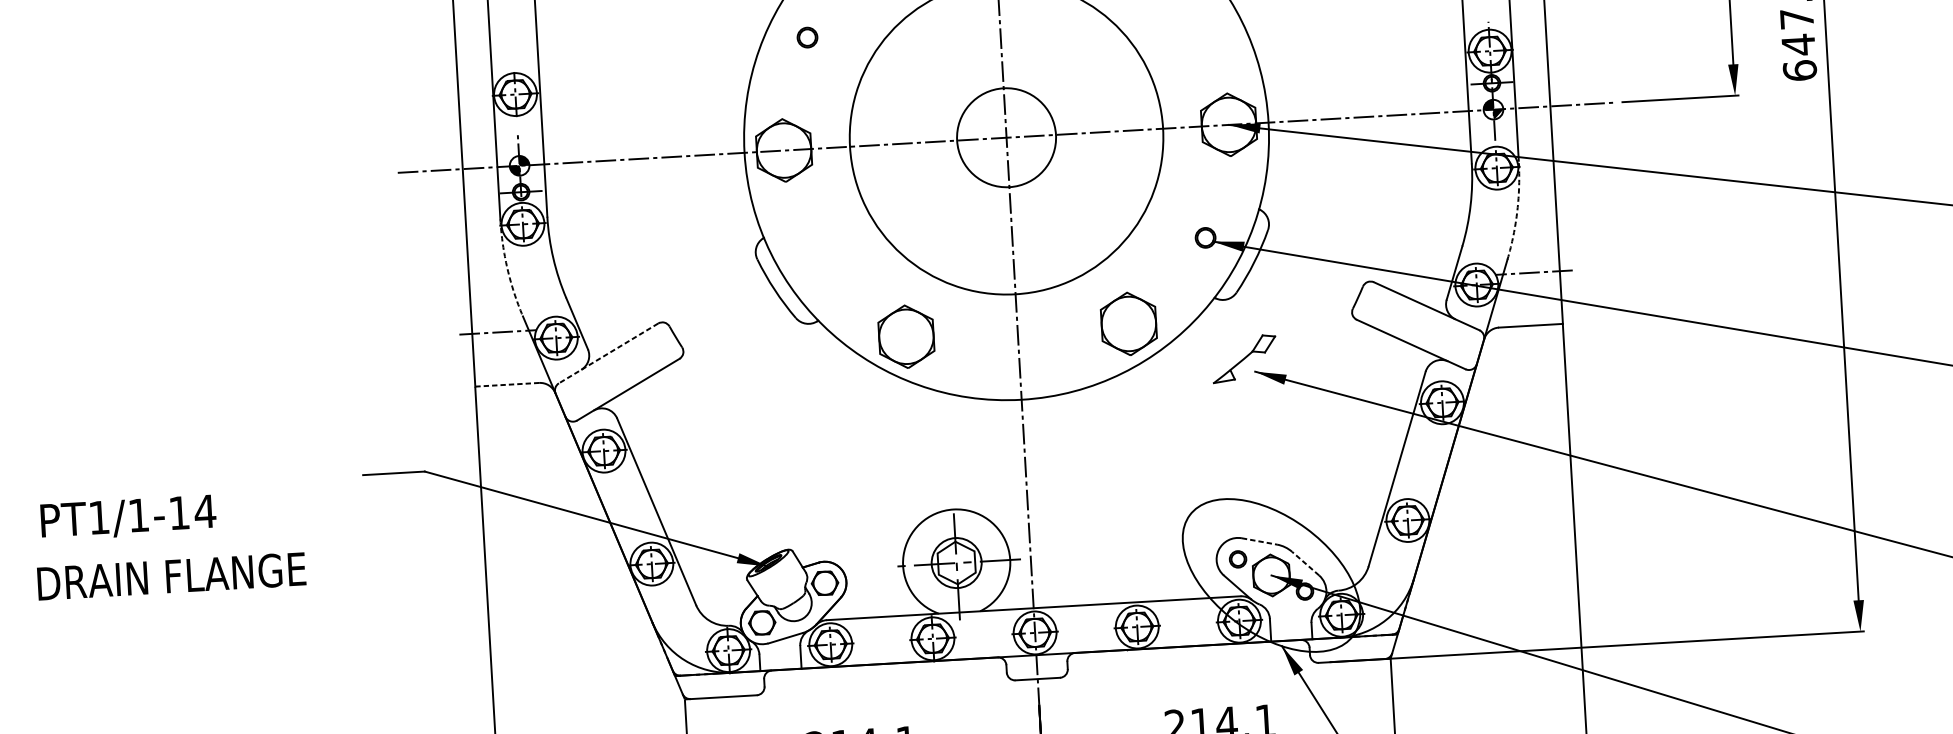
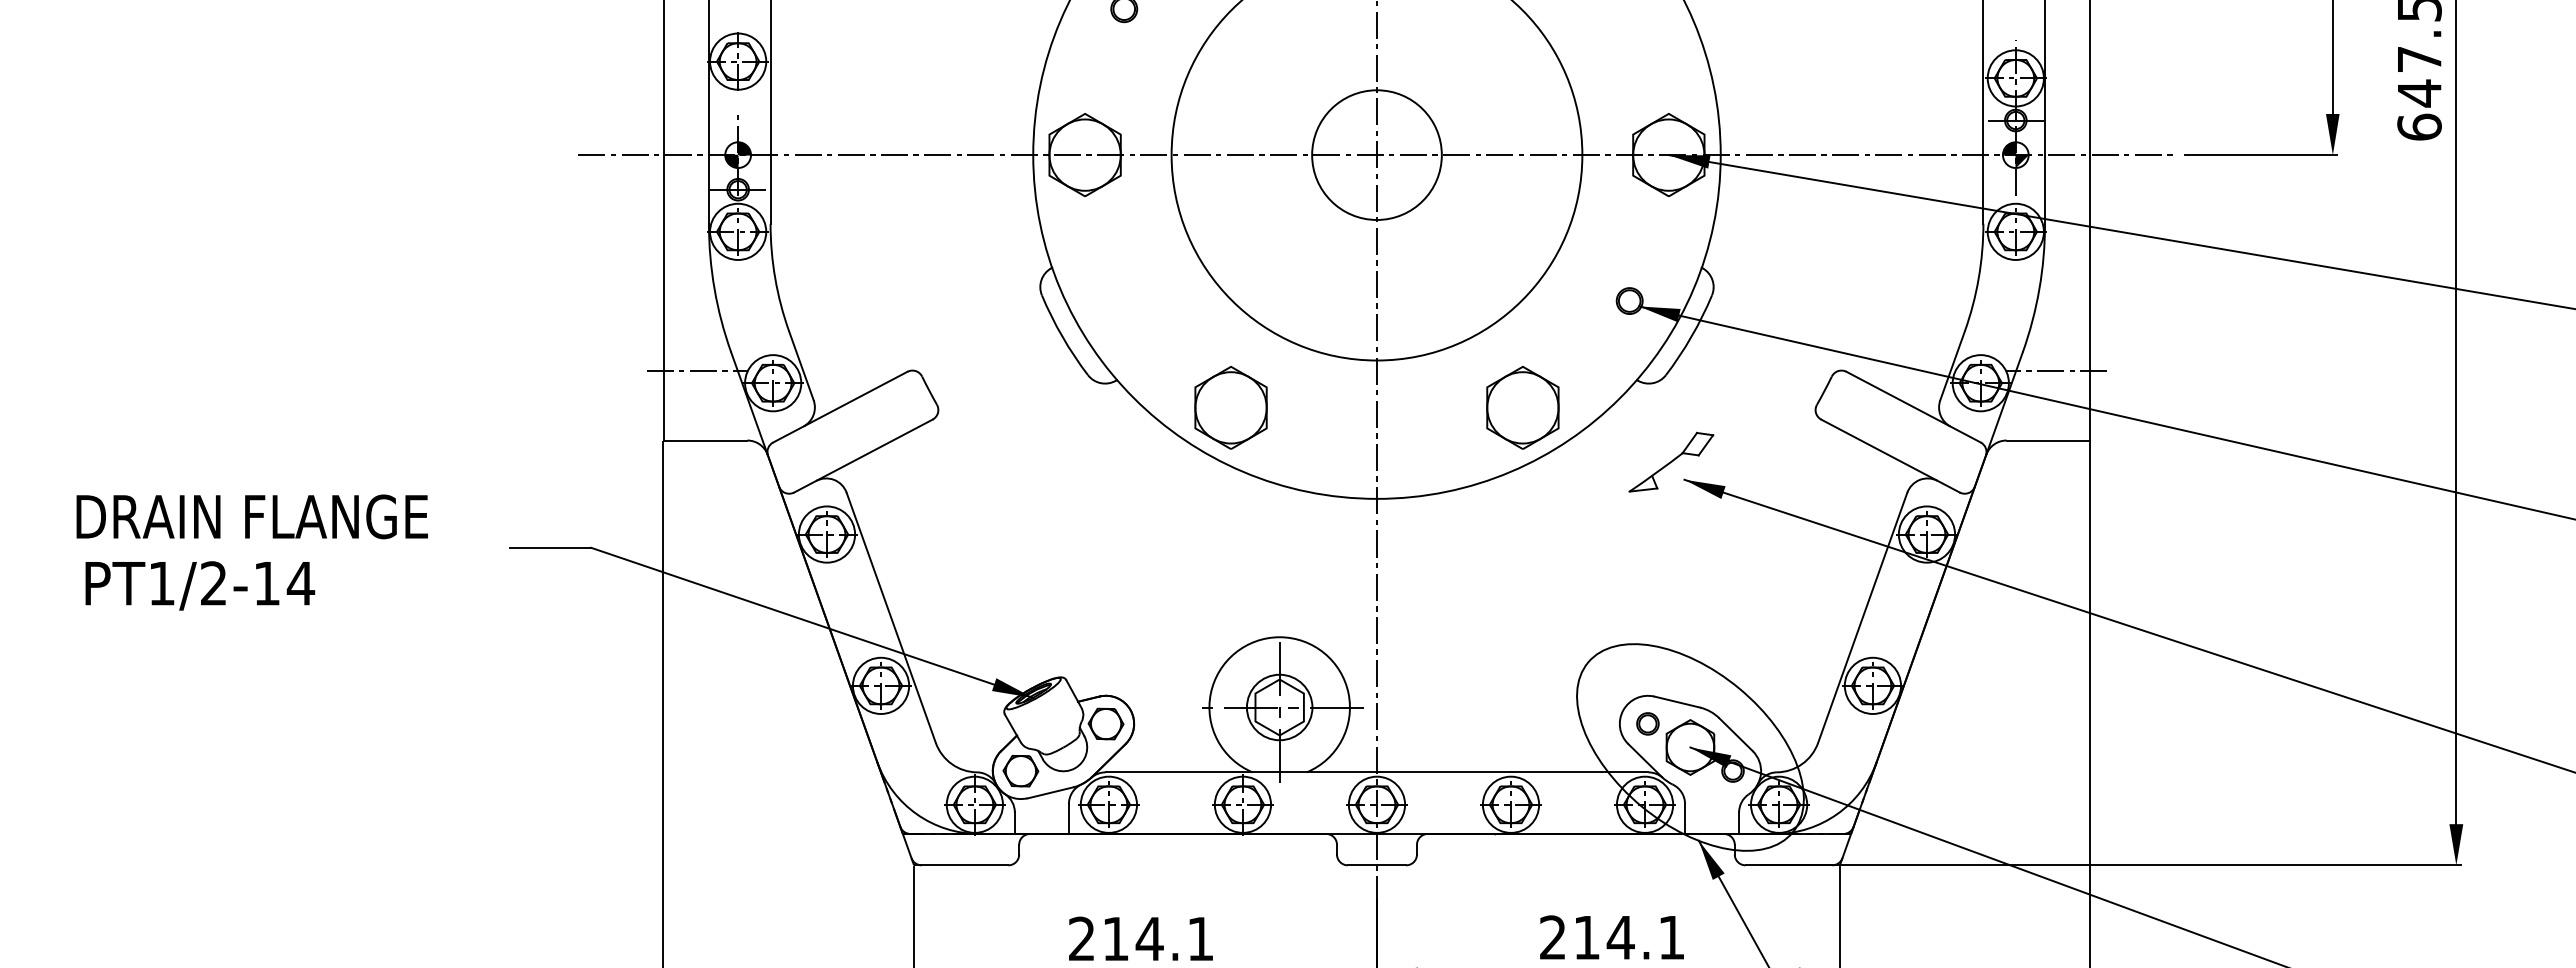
arc: (1517, 211) -> (2039, 289), dashed -> solid
arc: (507, 269) -> (714, 289), dashed -> solid
line: (608, 353) -> (840, 407), dashed -> solid
line: (507, 384) -> (705, 440), dashed -> solid
text: (138, 515) -> (213, 583), PT1/1-14 -> PT1/2-14
line: (1259, 541) -> (1677, 702), dashed -> solid
line: (1305, 563) -> (1735, 734), dashed -> solid
text: (171, 576) -> (251, 516), moved

